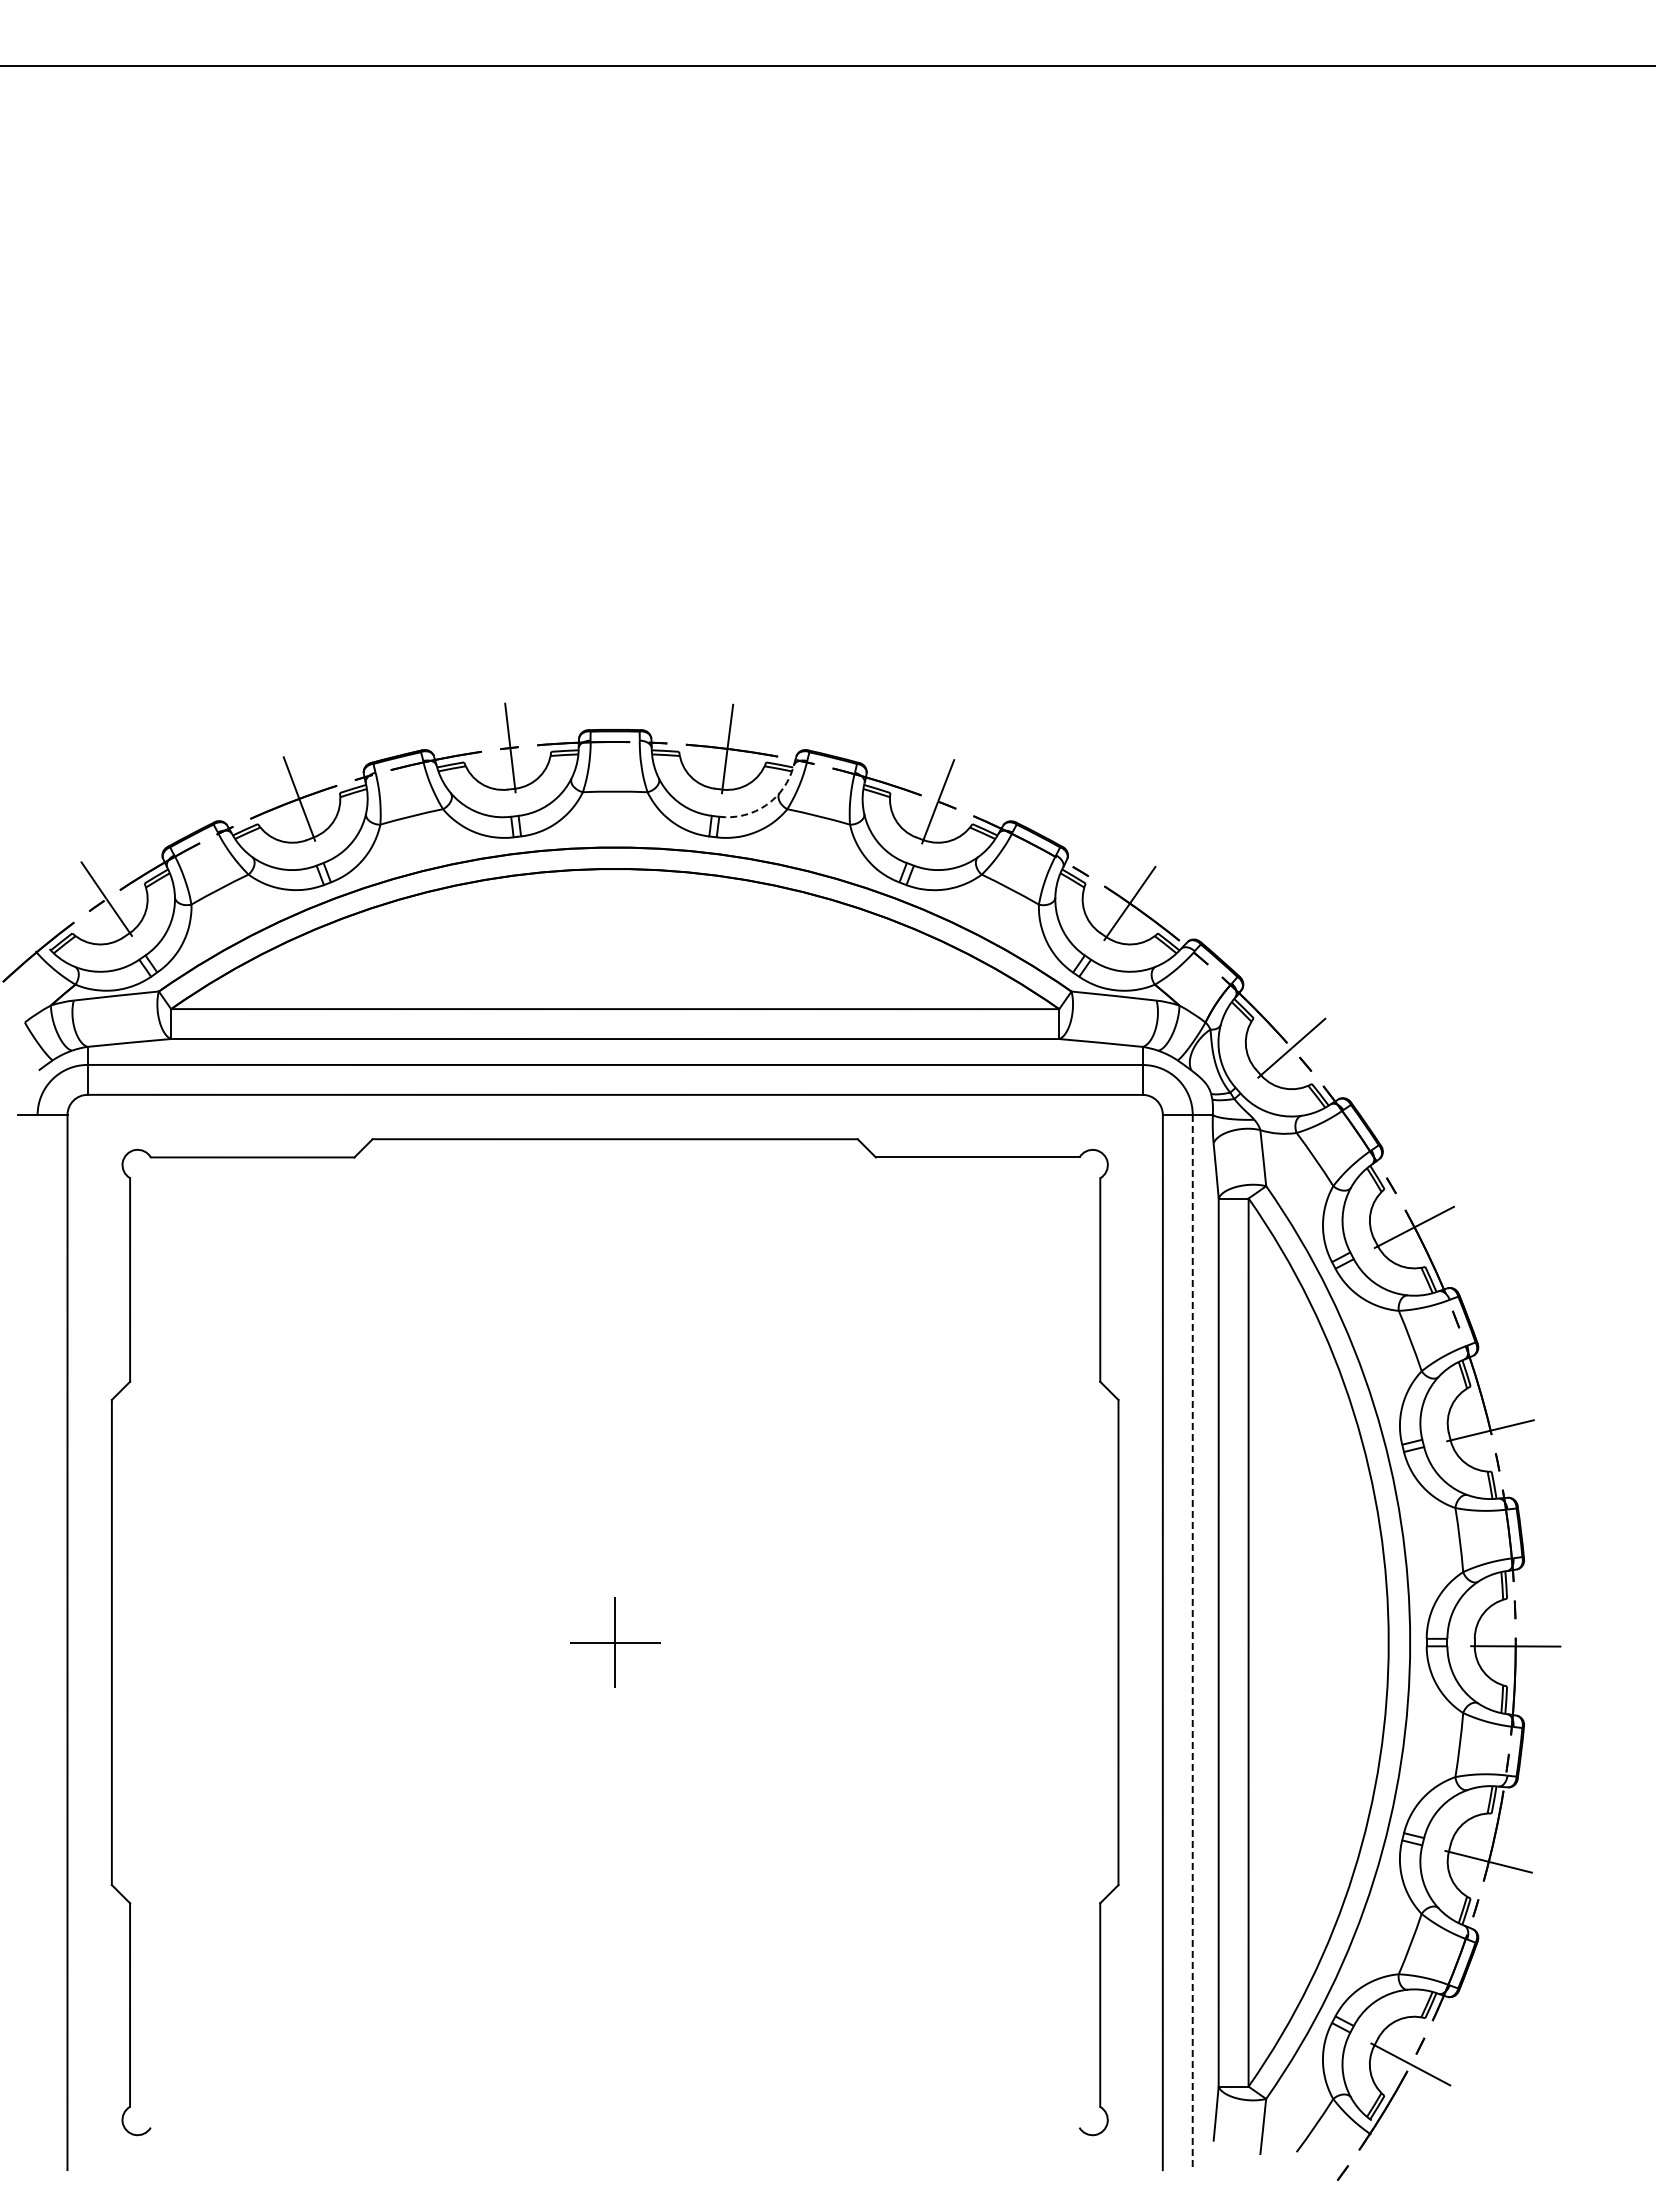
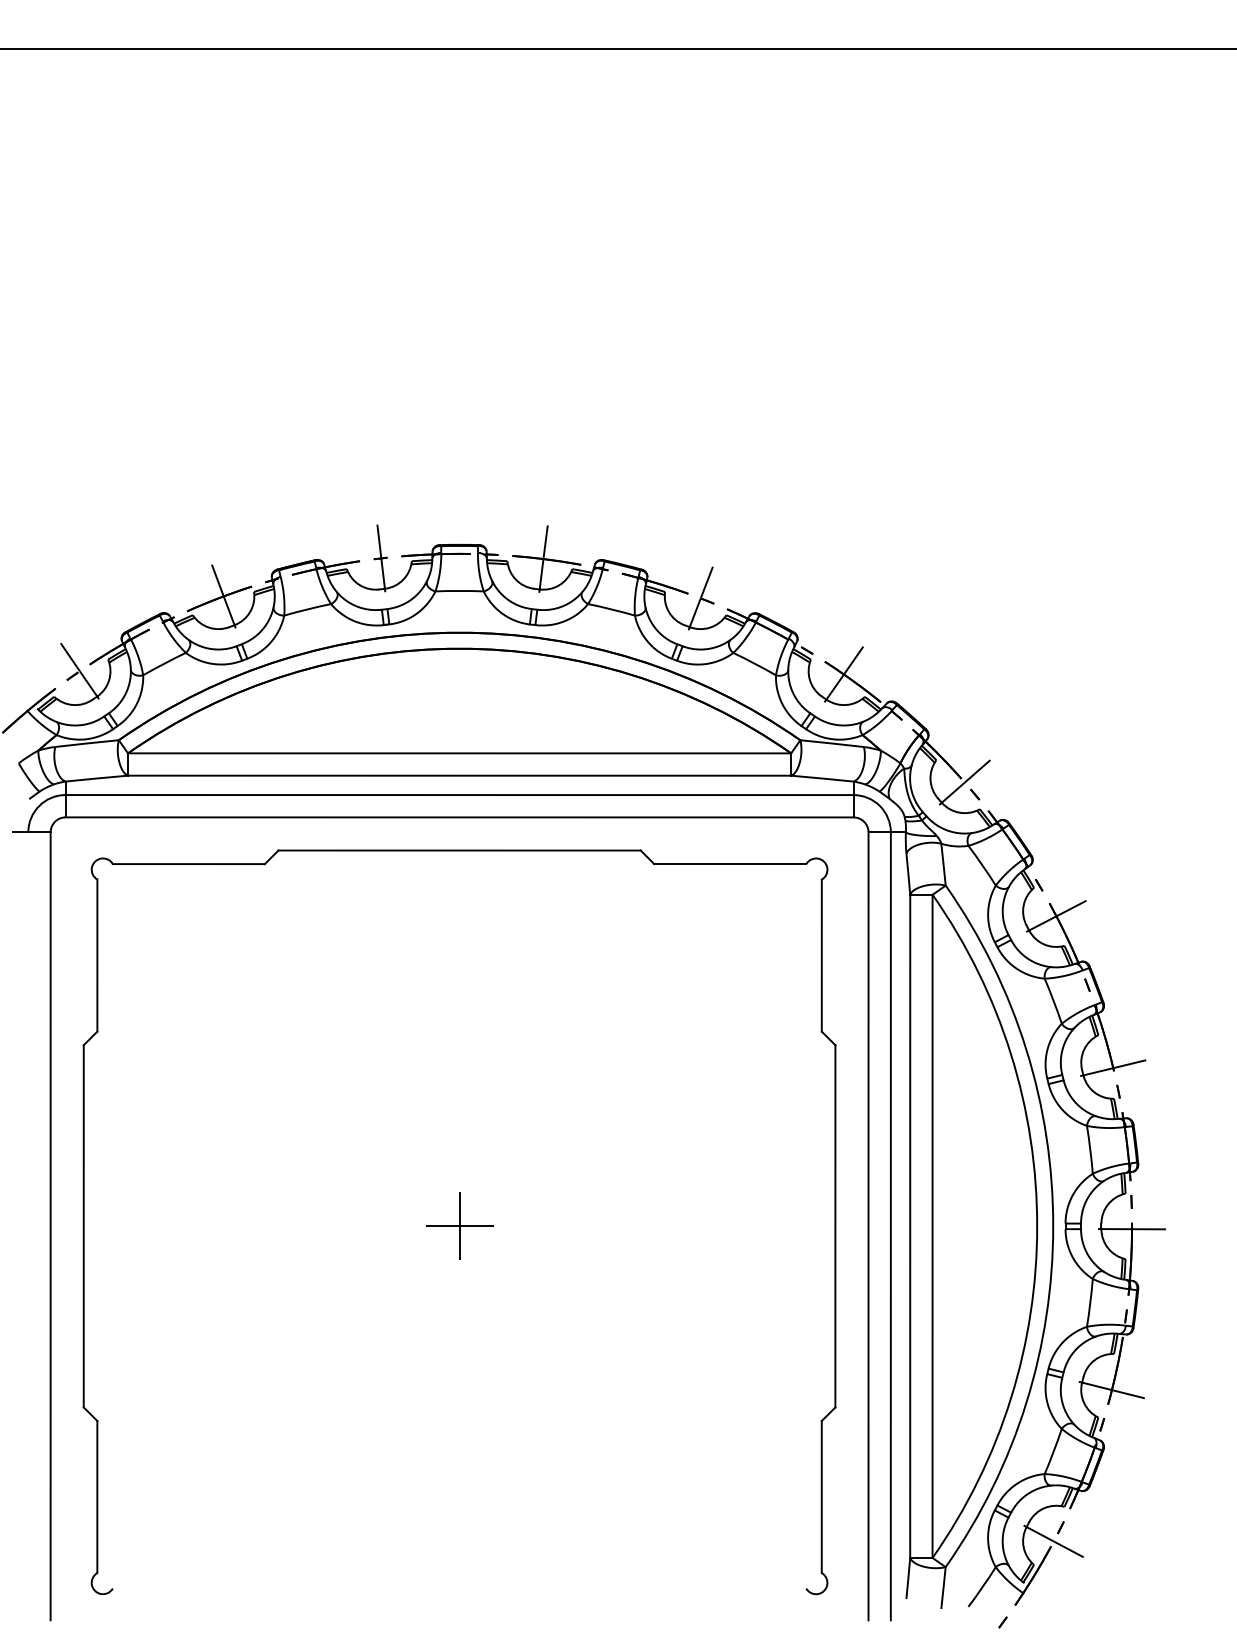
arc: (766, 805) -> (572, 601), dashed -> solid
line: (1192, 1642) -> (890, 1226), dashed -> solid

